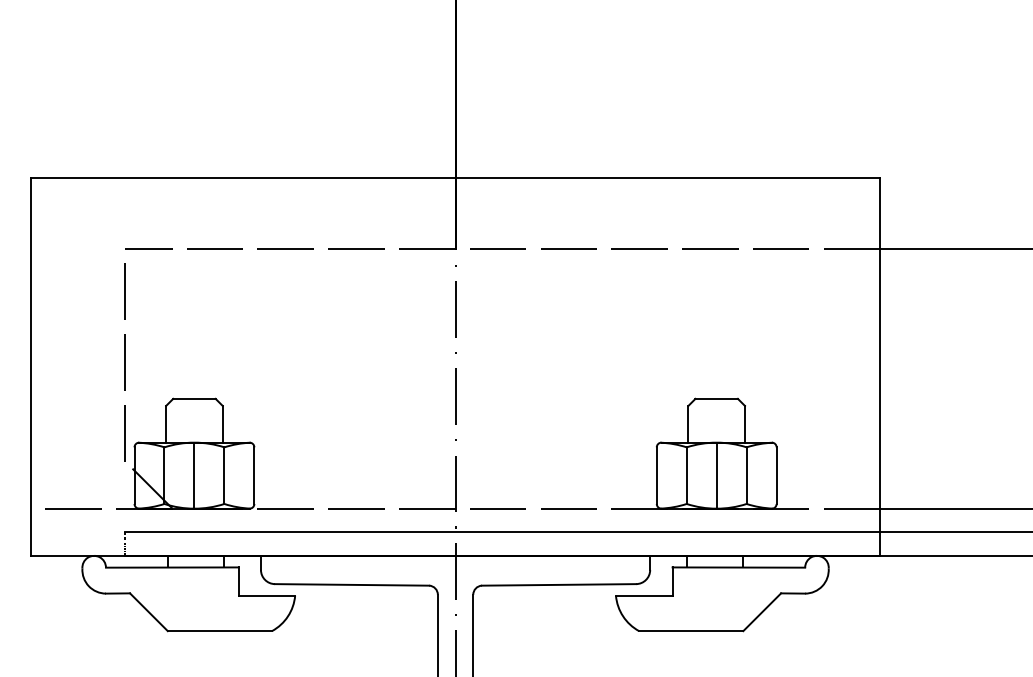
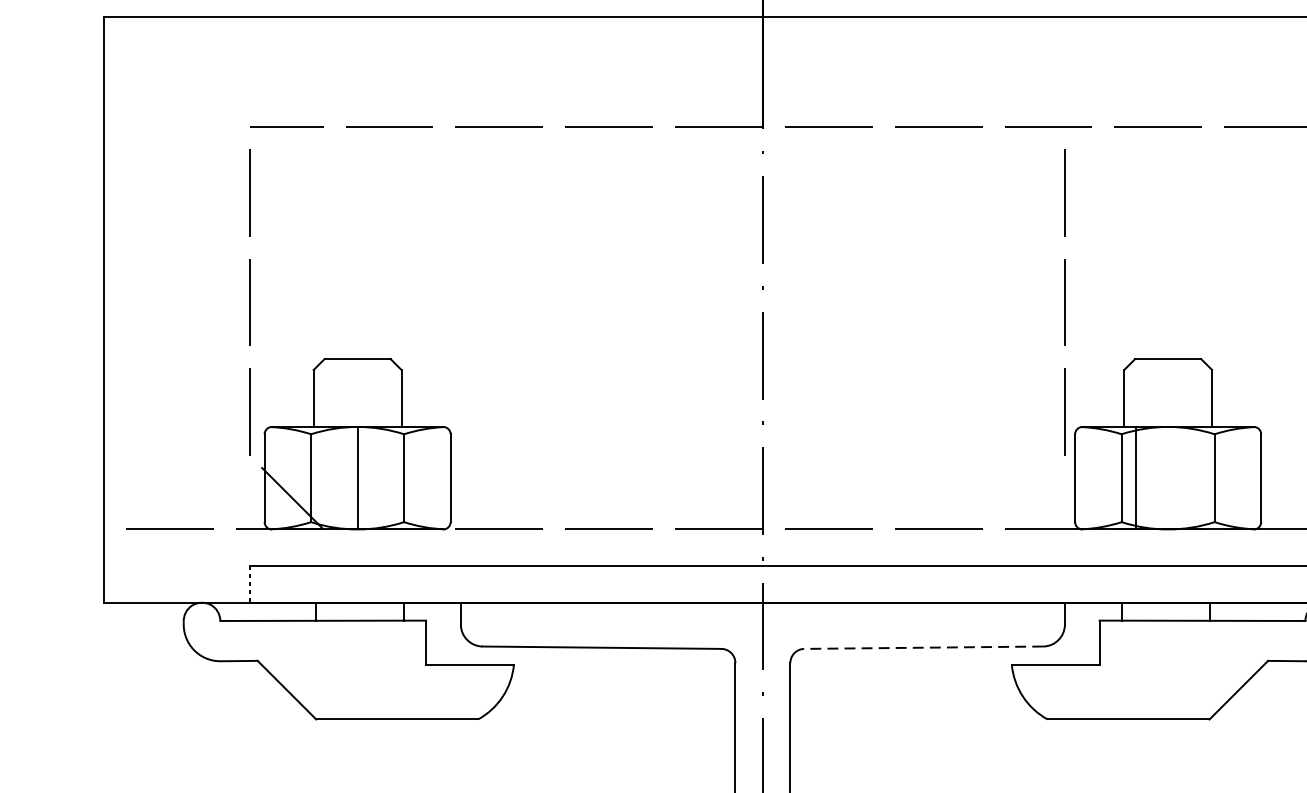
line: (649, 362) -> (1063, 302), added
line: (716, 475) -> (1135, 477), moved
line: (558, 584) -> (922, 647), solid -> dashed

